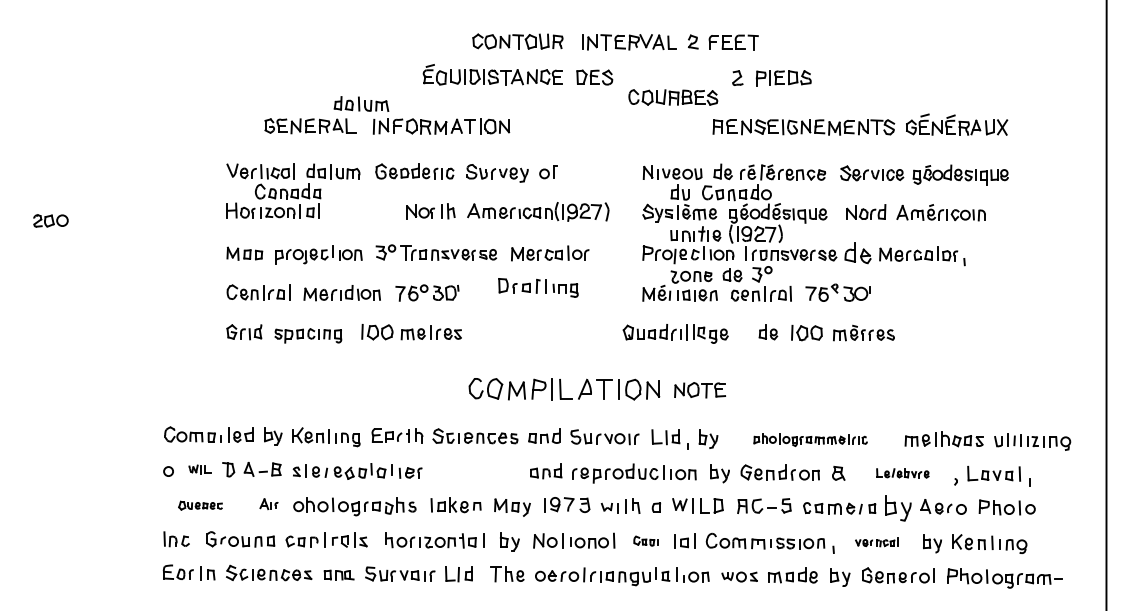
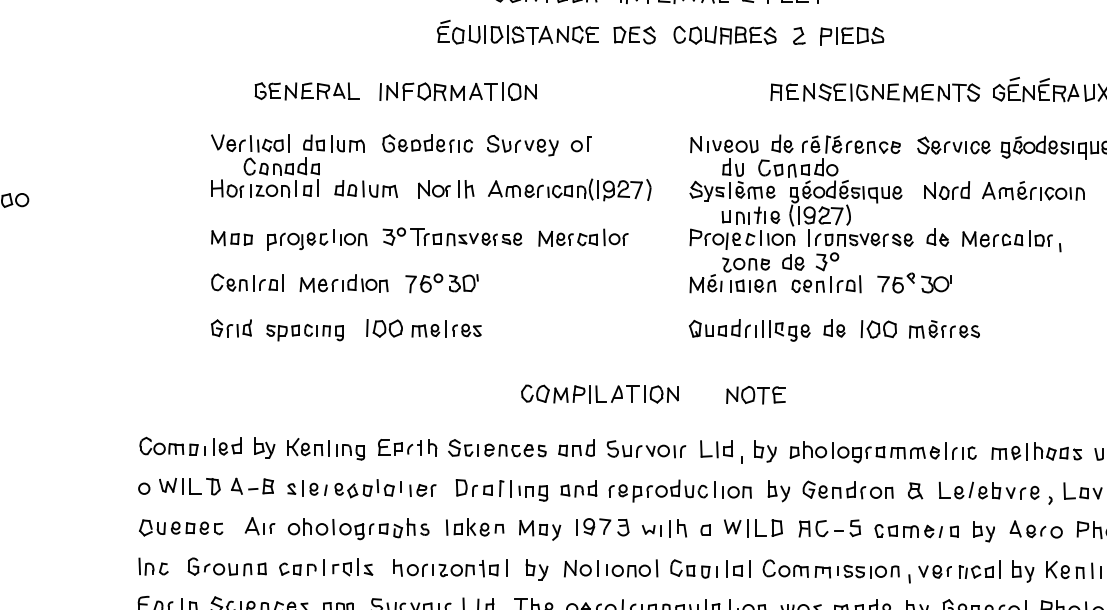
part: (673, 97) -> (725, 35), moved
part: (361, 103) -> (366, 188), moved
part: (858, 253) -> (938, 237), size x0.71
part: (538, 287) -> (502, 489), moved
part: (675, 333) -> (749, 329), moved
part: (564, 389) -> (599, 394), size x0.71
part: (810, 439) -> (882, 451), size x1.43
part: (199, 469) -> (179, 486), size x1.67
part: (902, 473) -> (988, 491), size x1.67
part: (268, 504) -> (259, 526), size x1.43
part: (200, 505) -> (180, 527), size x1.67
part: (897, 508) -> (983, 531), size x0.71
part: (645, 540) -> (693, 568), size x1.67
part: (876, 541) -> (958, 569), size x1.67

